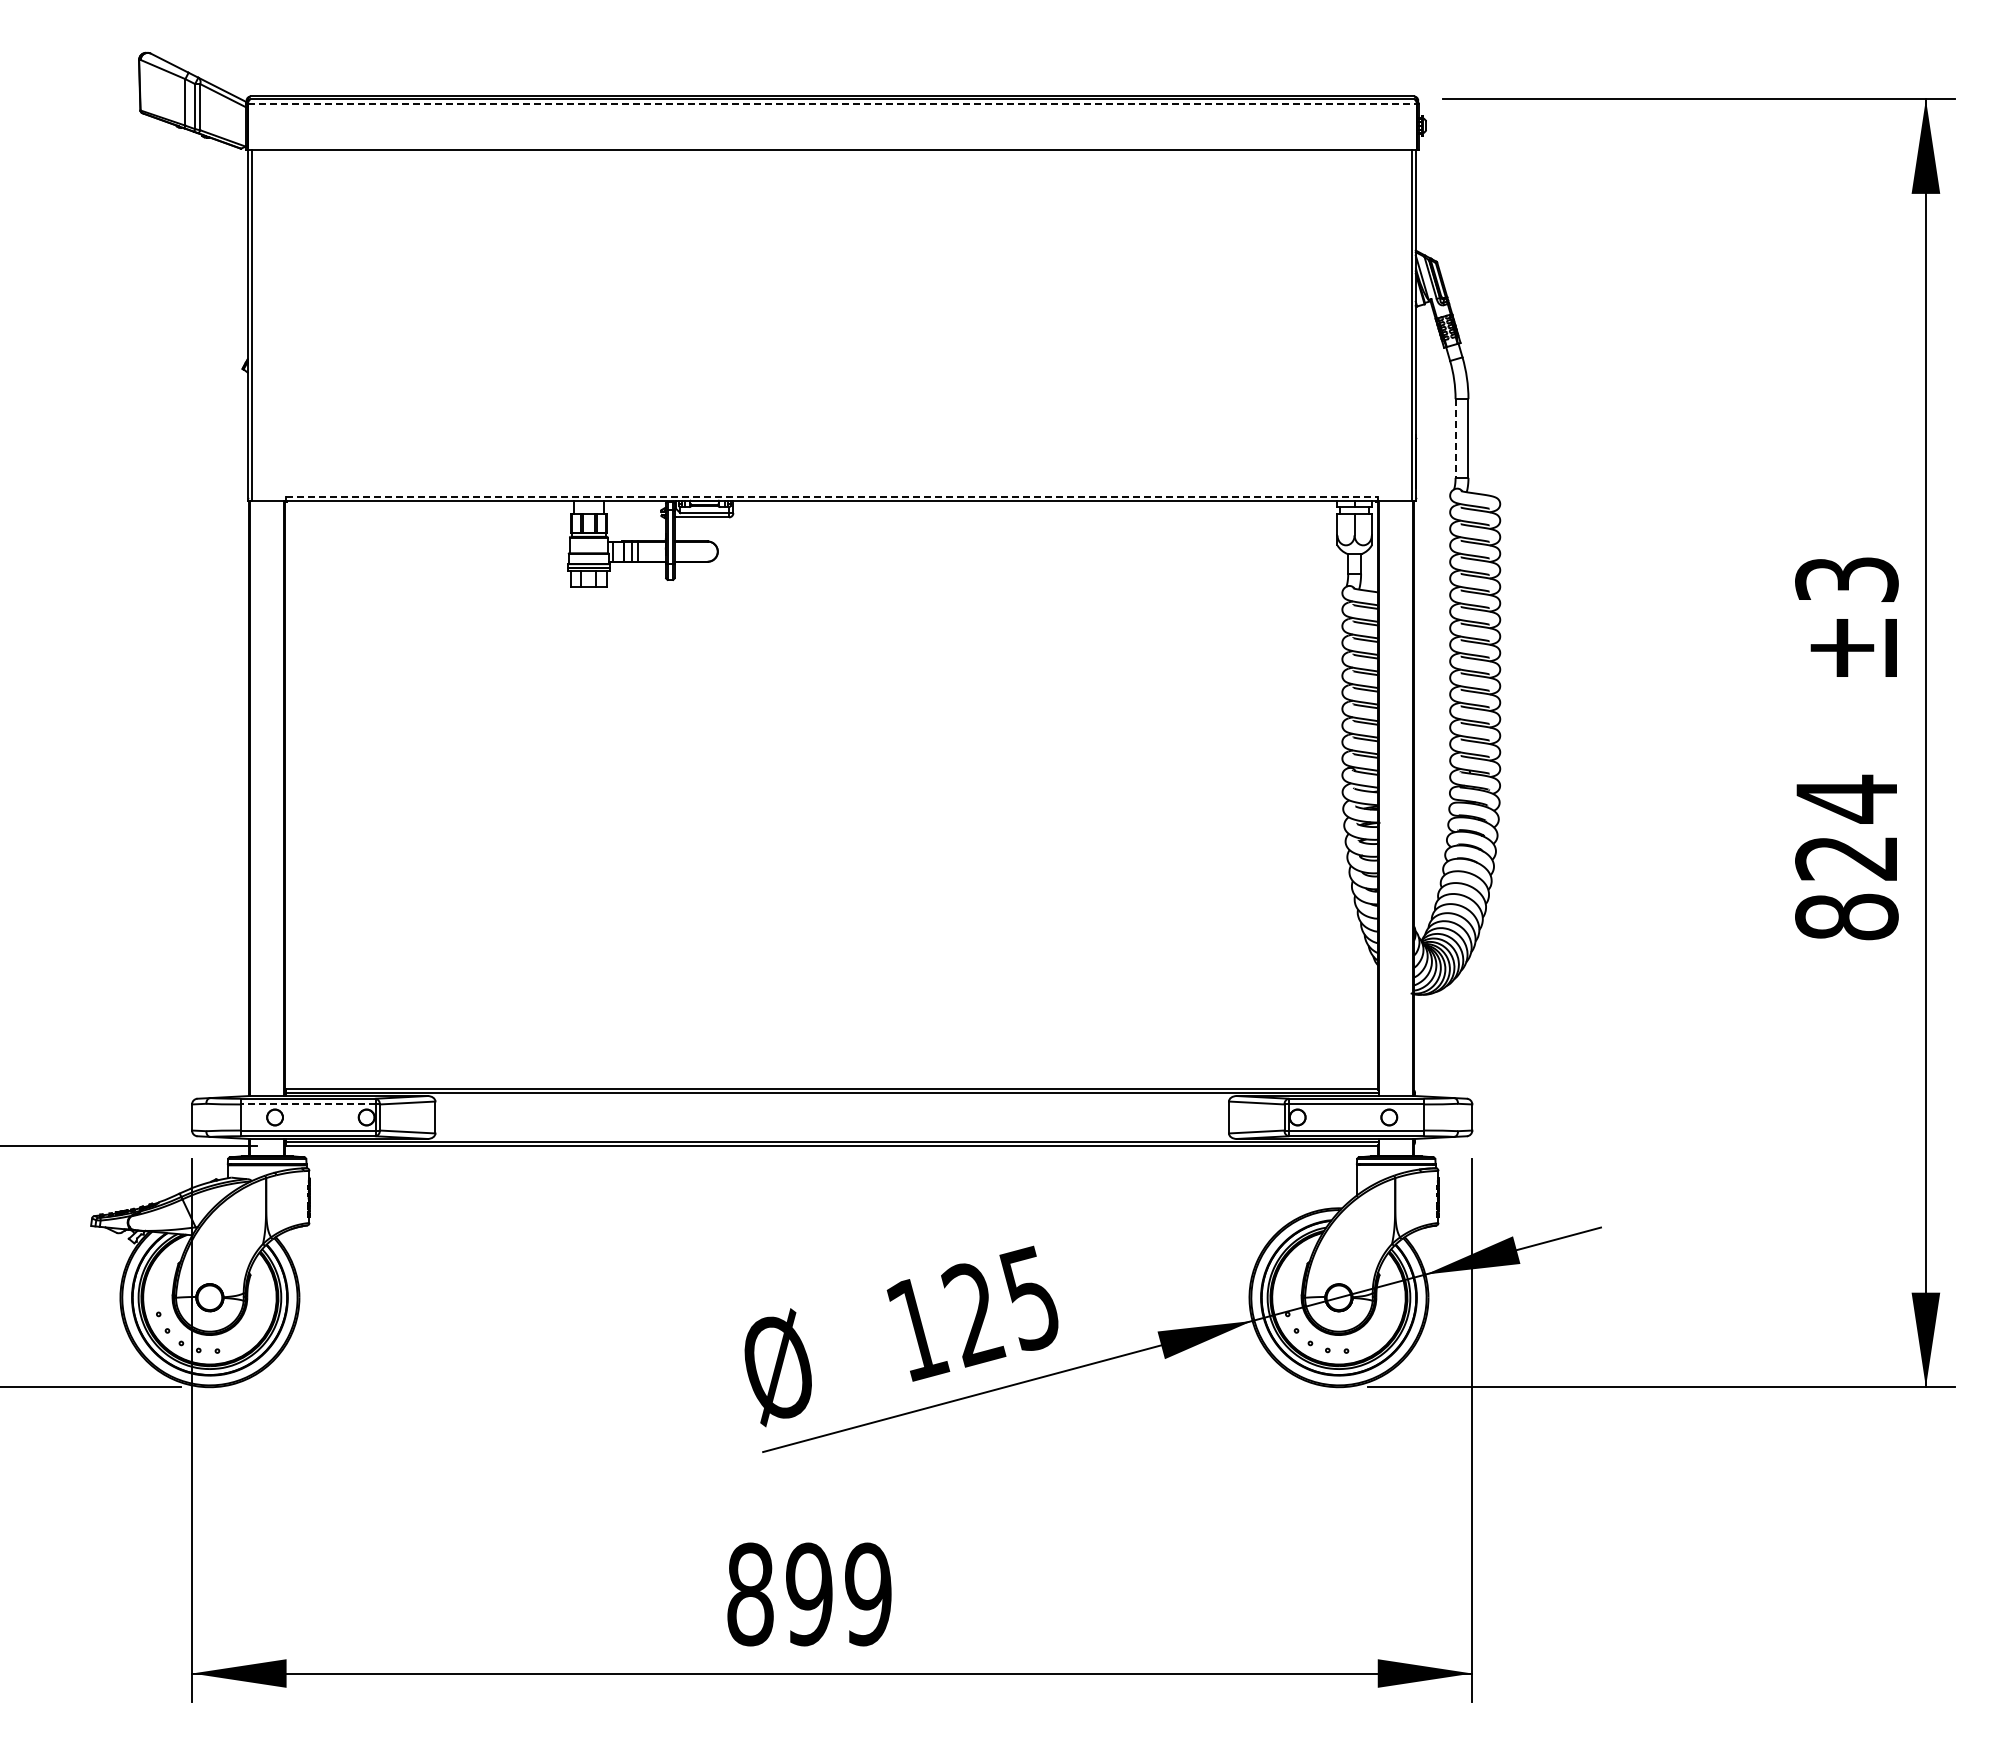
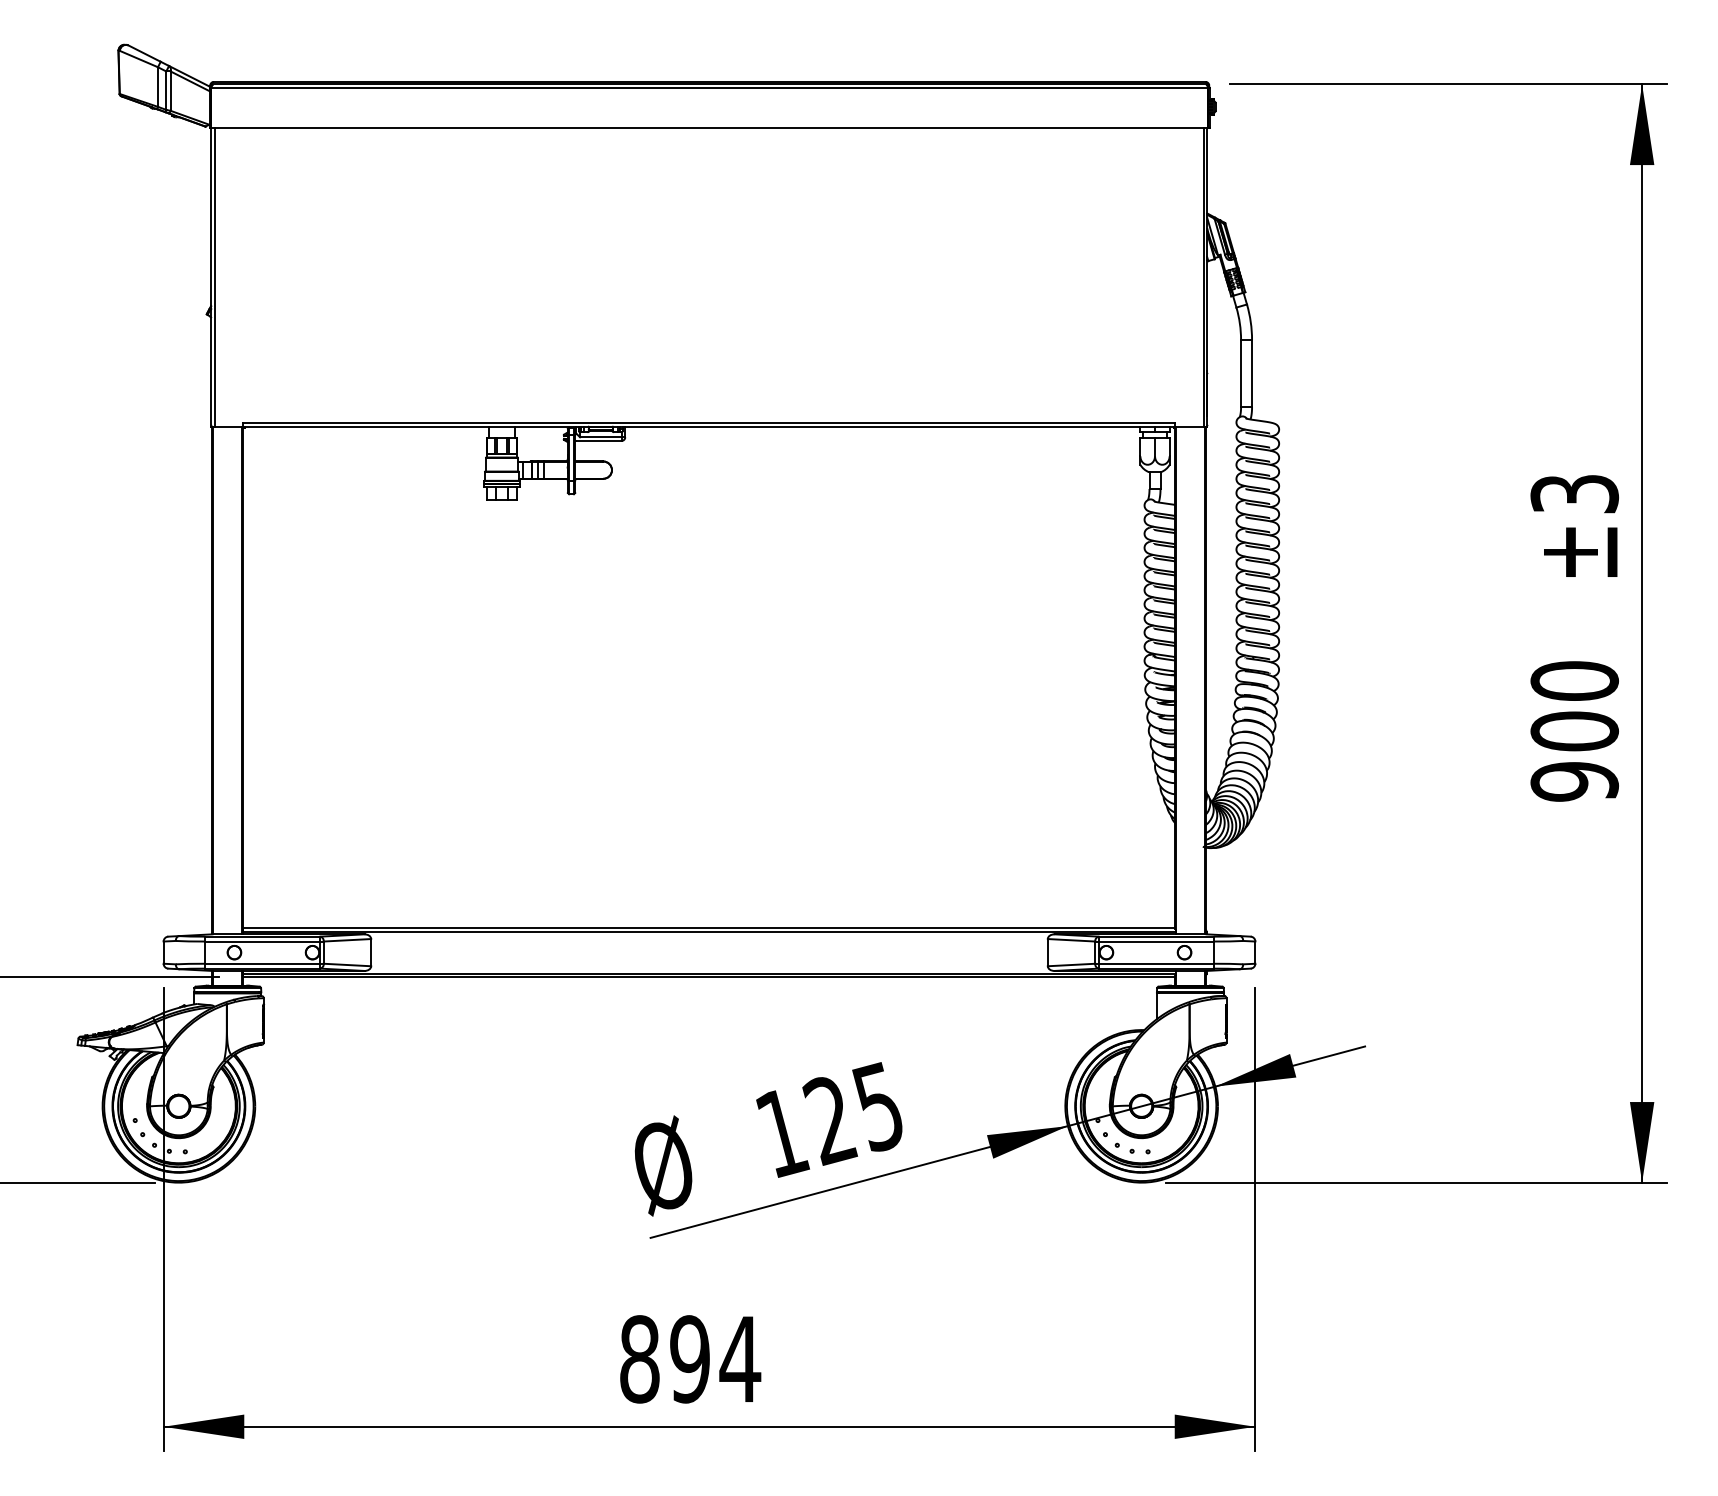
line: (832, 103) -> (709, 88), dashed -> solid
line: (1455, 439) -> (1241, 374), dashed -> solid
line: (832, 496) -> (709, 423), dashed -> solid
text: (1846, 857) -> (1574, 730), 824 -> 900
line: (308, 1104) -> (262, 941), dashed -> solid
text: (867, 1594) -> (739, 1359), 899 -> 894

